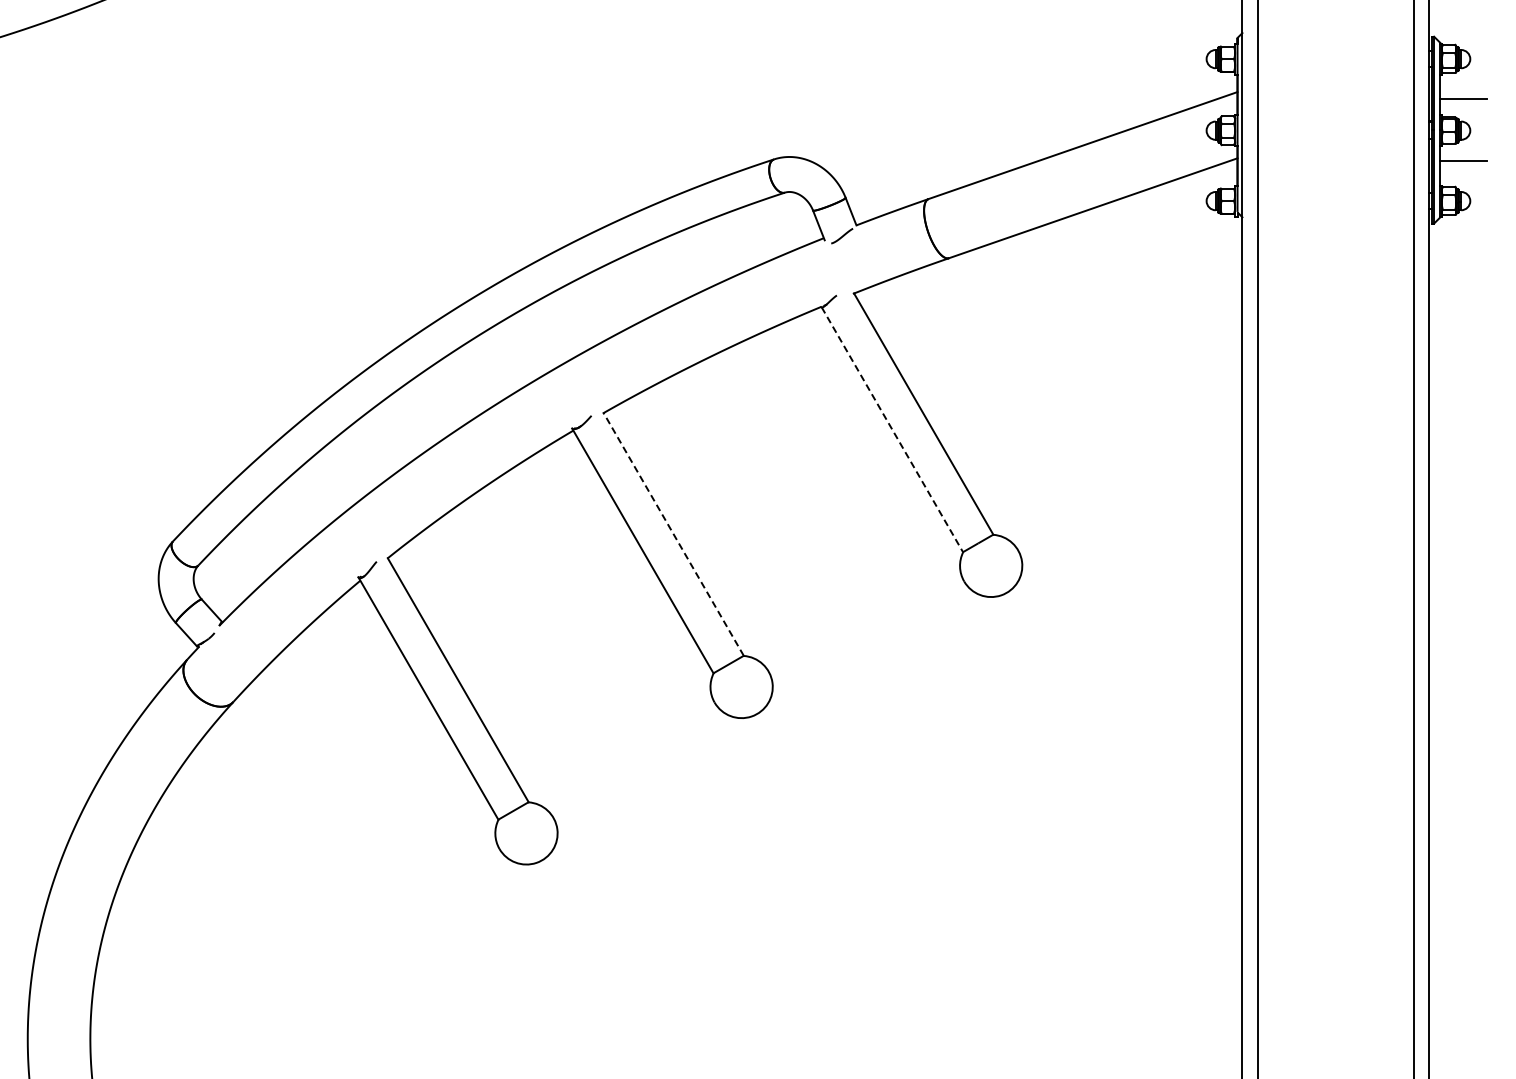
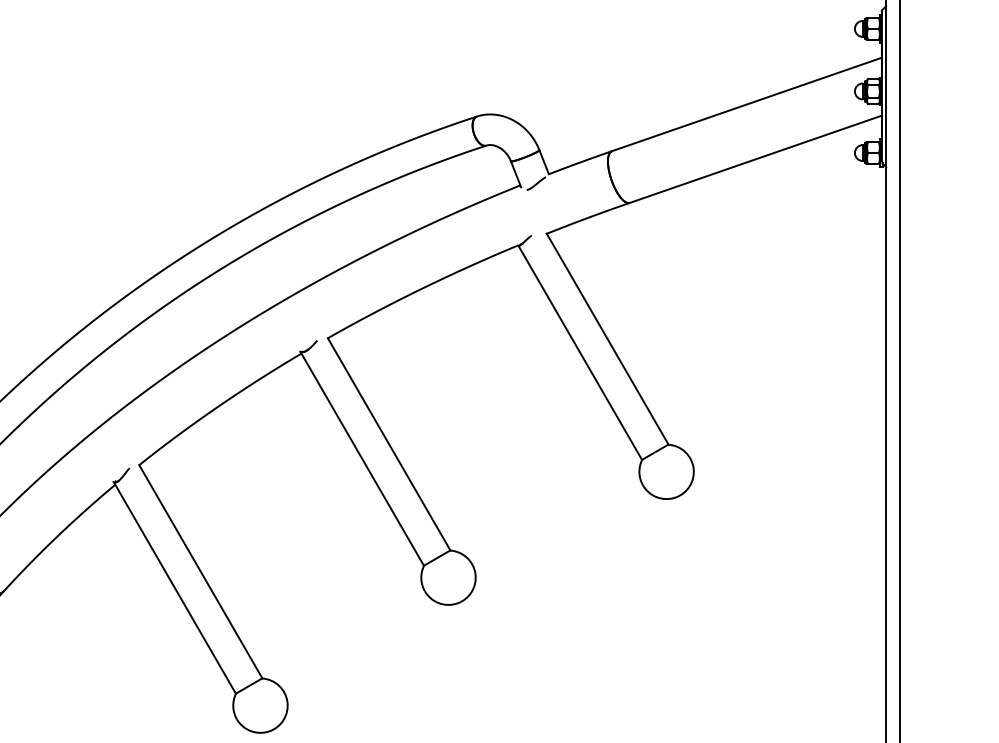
line: (892, 430) -> (580, 353), dashed -> solid
line: (673, 534) -> (388, 444), dashed -> solid

